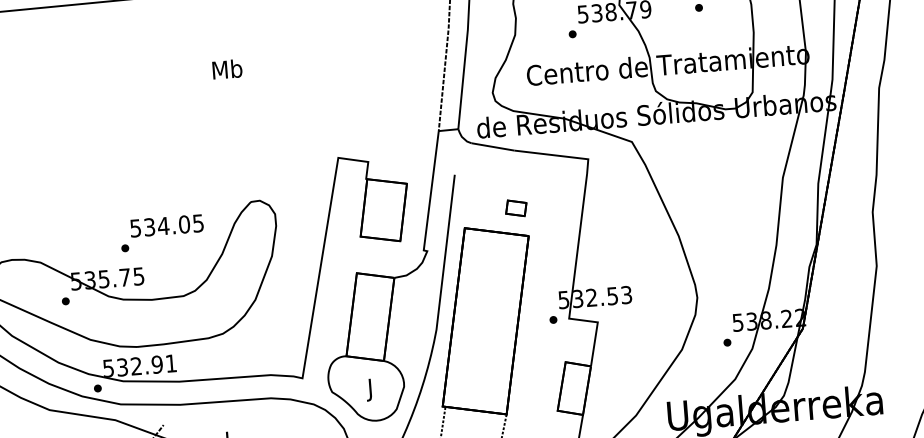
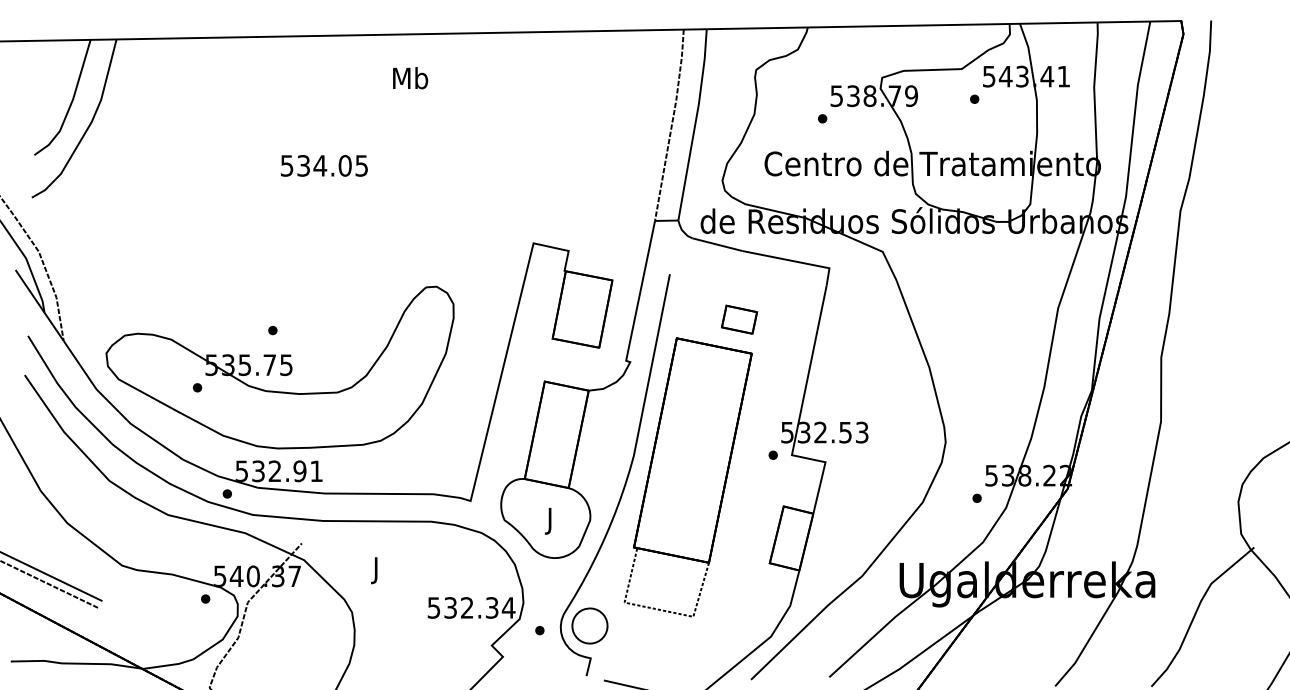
text: (227, 69) -> (410, 78), moved
part: (516, 208) -> (739, 319), size x1.4
text: (167, 225) -> (324, 165), moved

